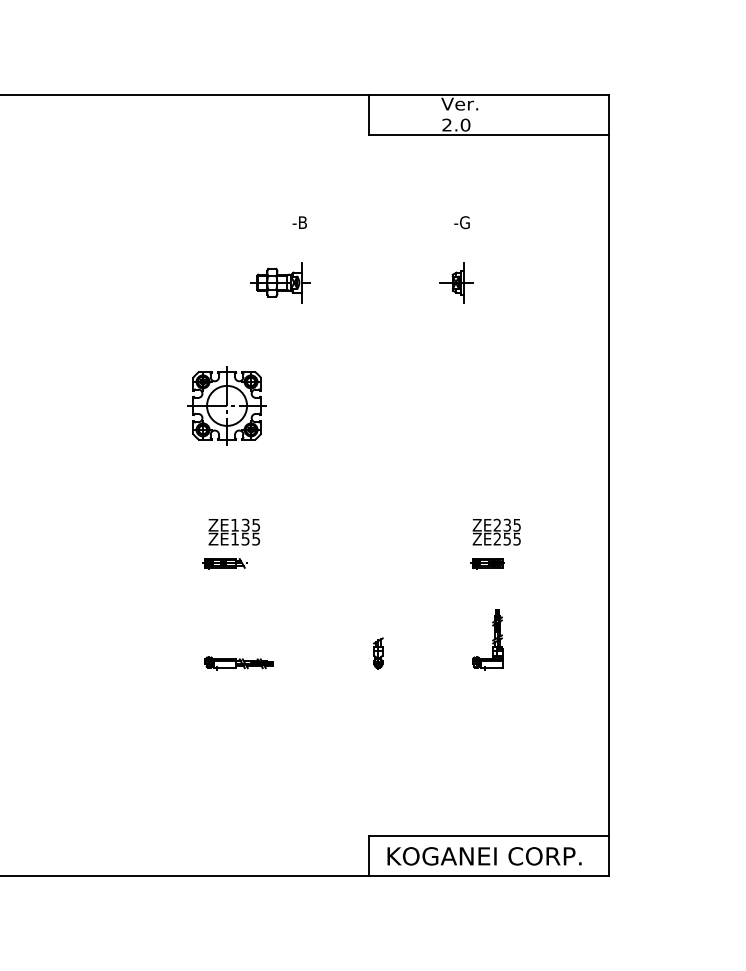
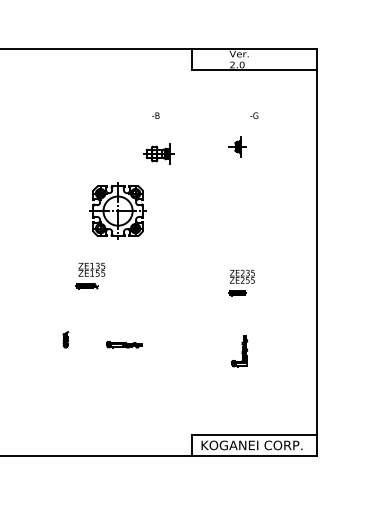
text: (462, 222) -> (254, 115), moved
part: (279, 281) -> (158, 153), moved
part: (225, 404) -> (117, 210), size x1.4
part: (231, 543) -> (90, 275), moved
part: (495, 543) -> (241, 282), moved
part: (487, 639) -> (239, 351), moved
part: (377, 652) -> (65, 339), moved

